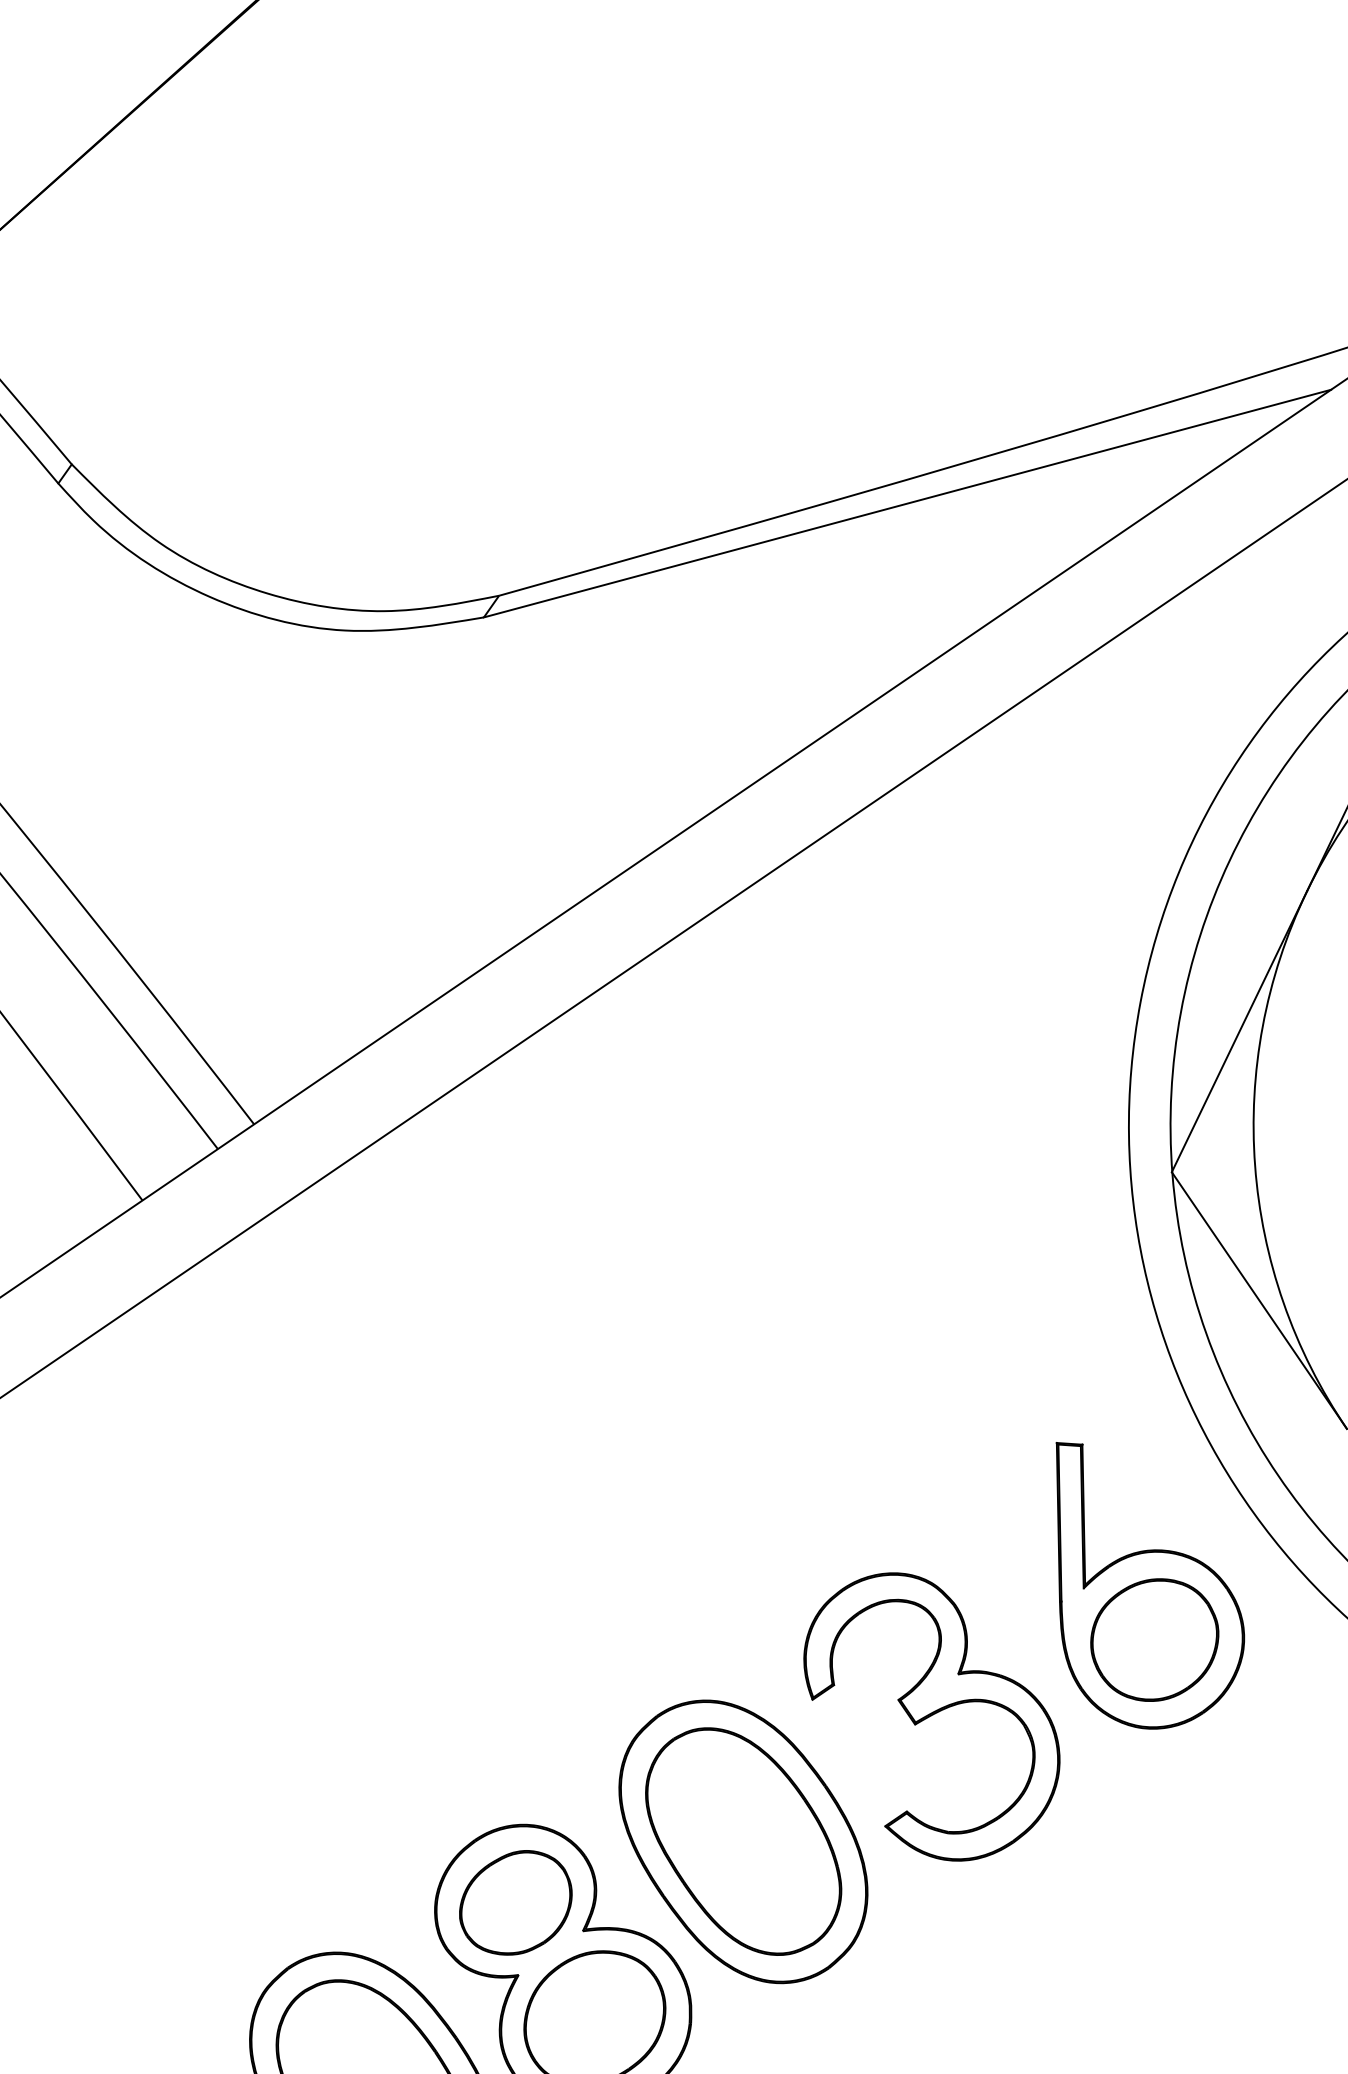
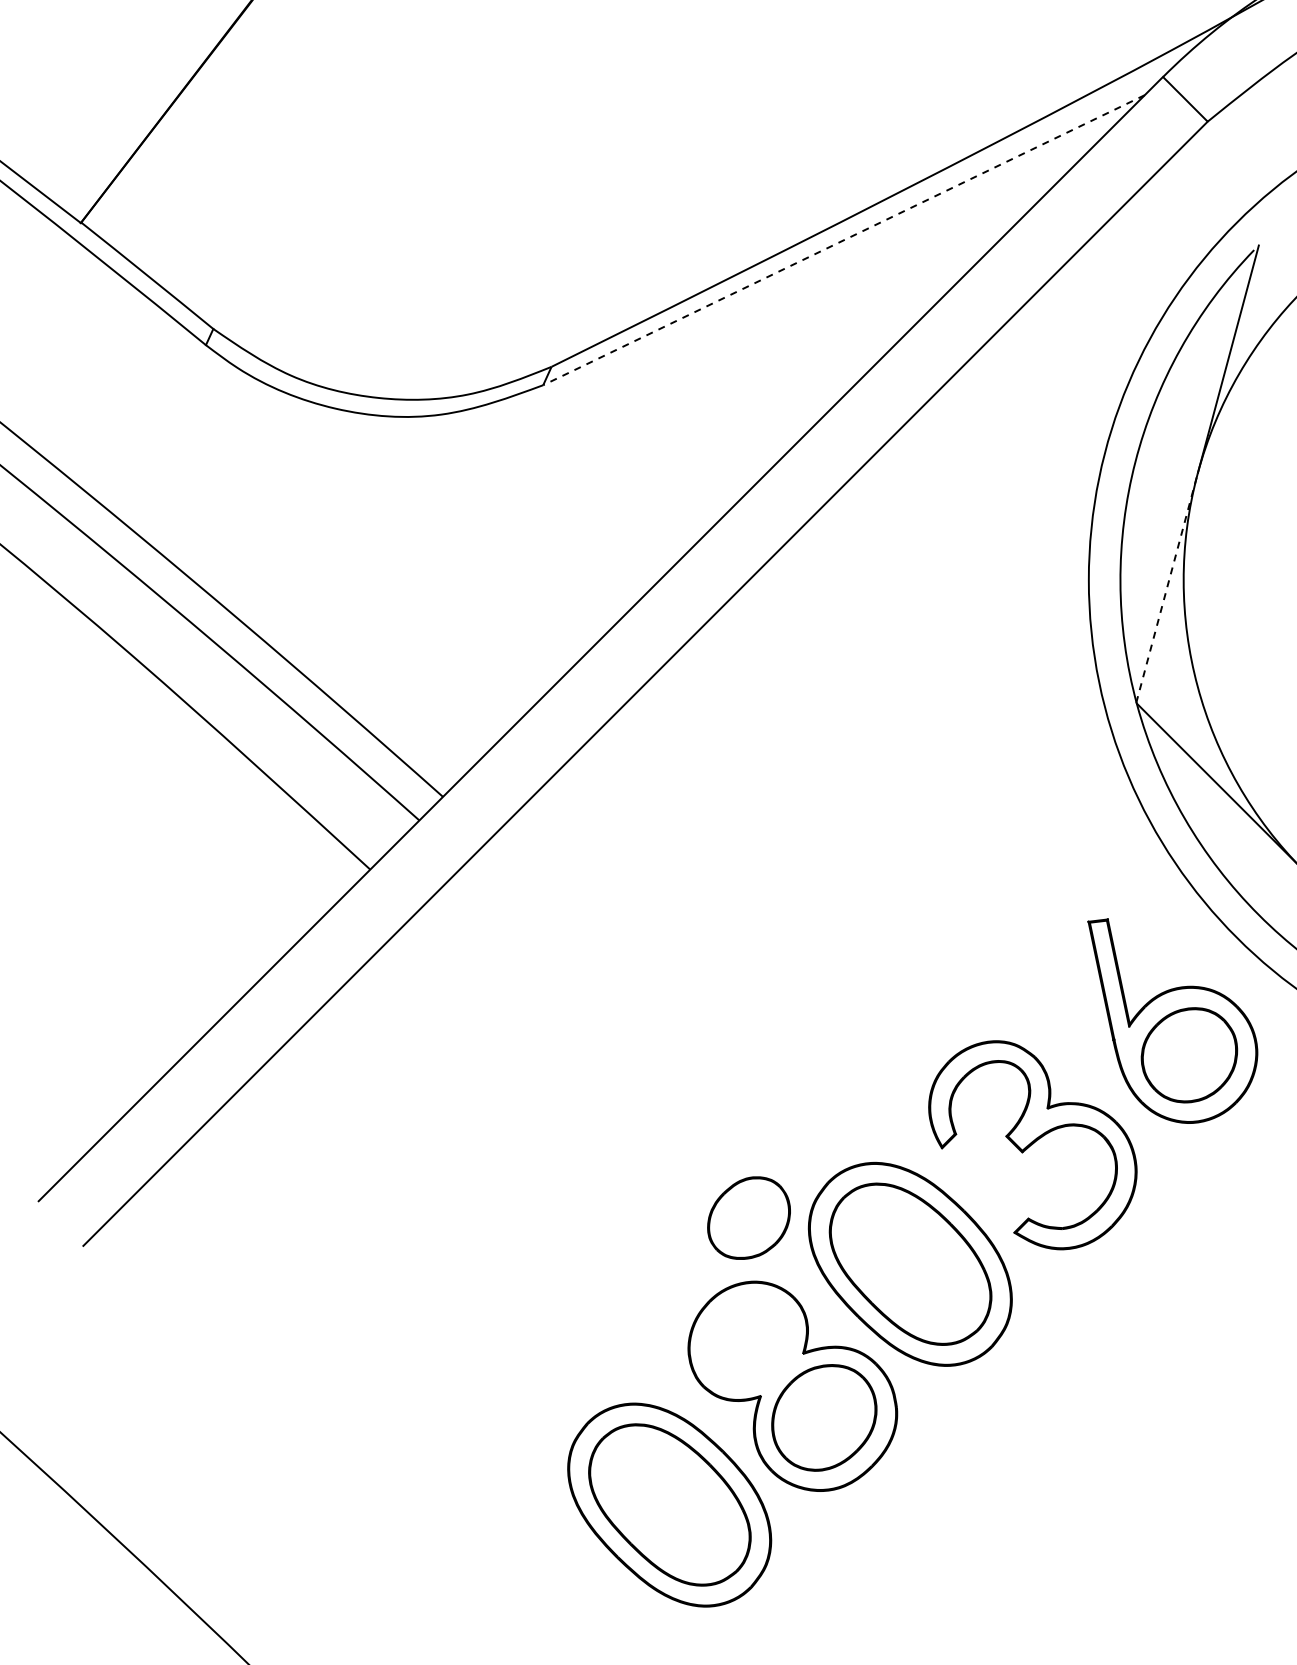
line: (908, 504) -> (844, 240), solid -> dashed
line: (1238, 1031) -> (1166, 588), solid -> dashed
part: (515, 1901) -> (748, 1217), moved

